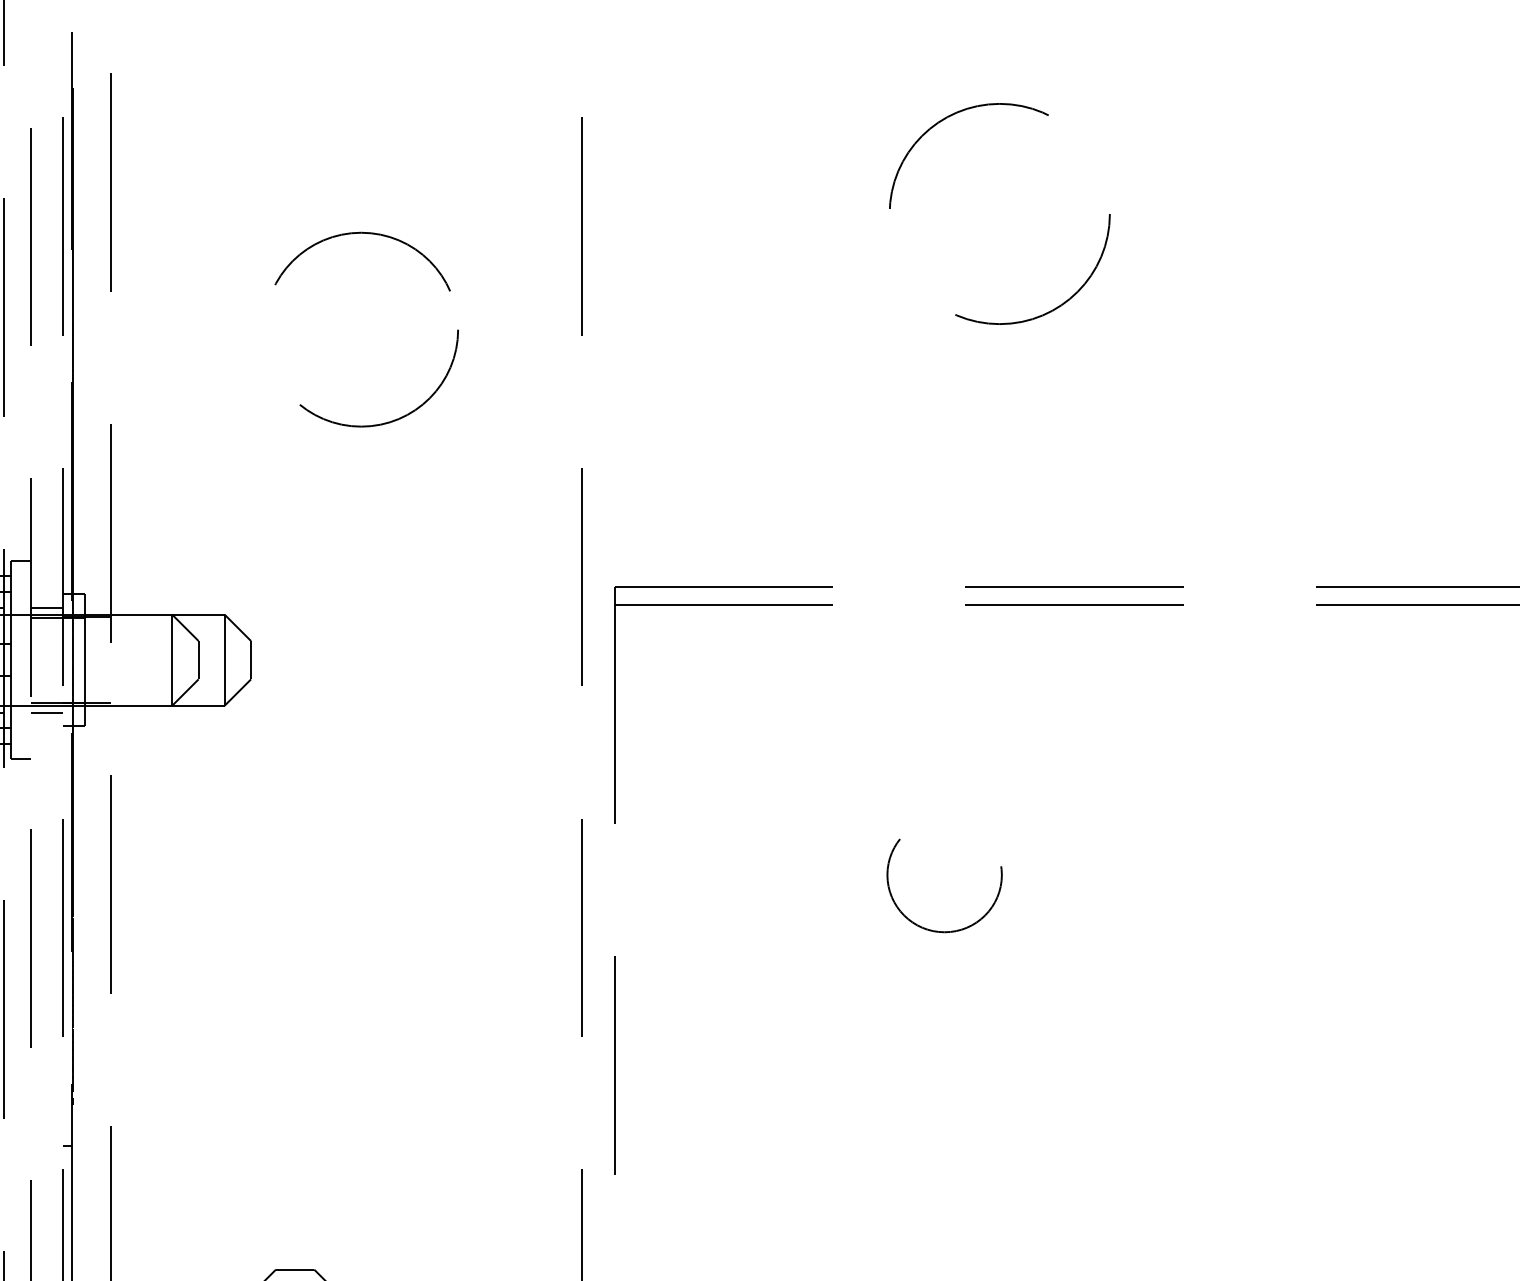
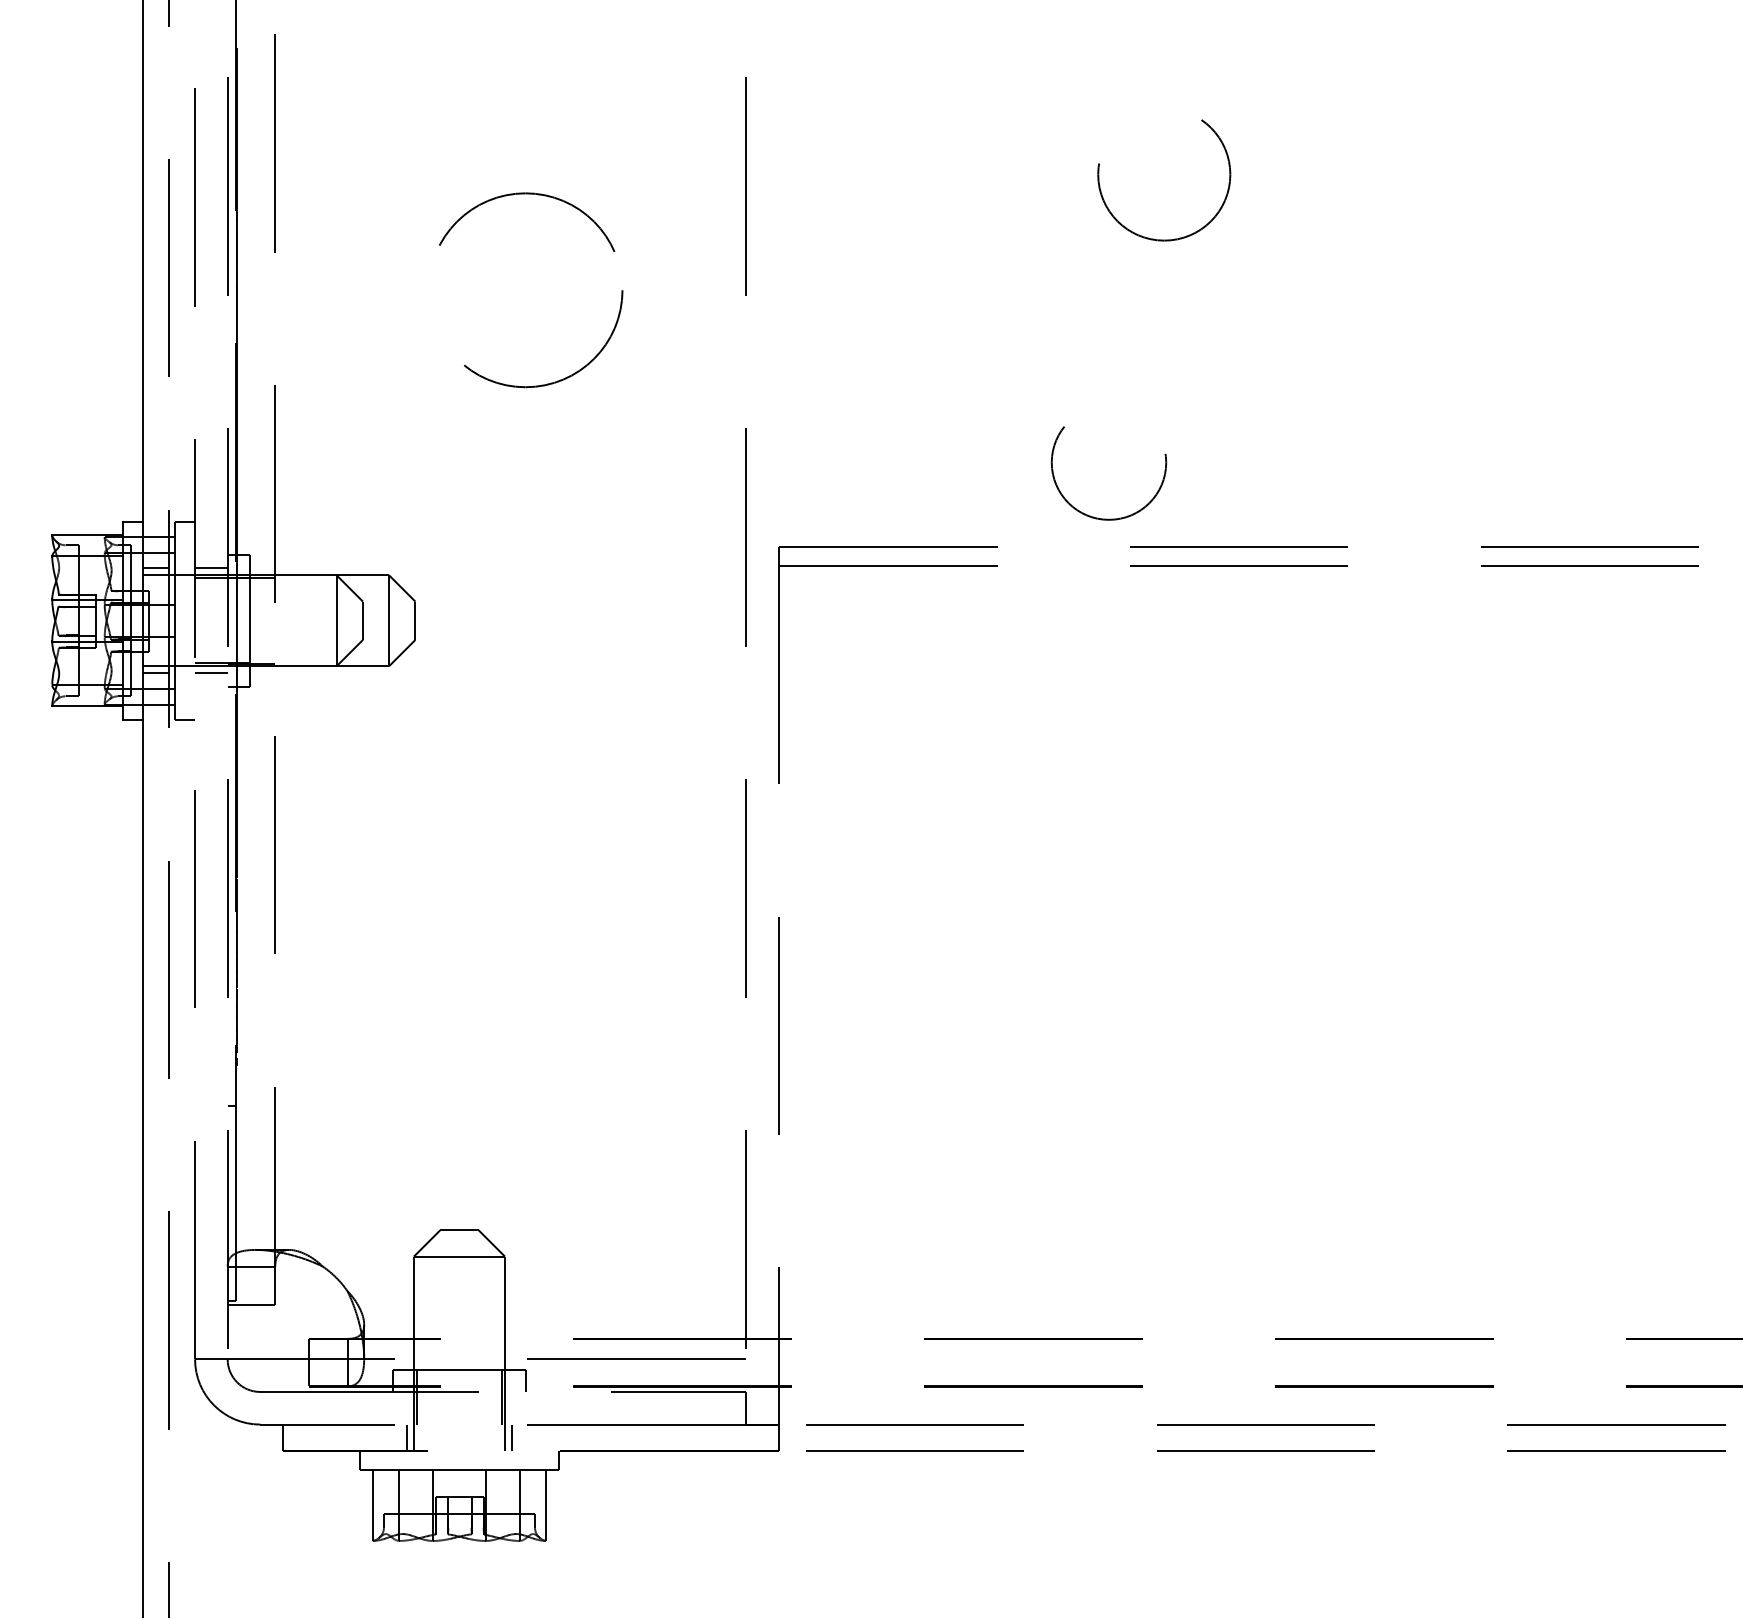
circle: (1000, 213) -> (1164, 174), size x0.6
circle: (944, 885) -> (1108, 473), moved

